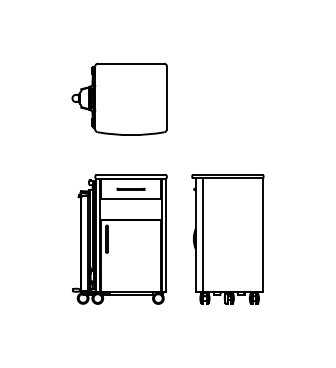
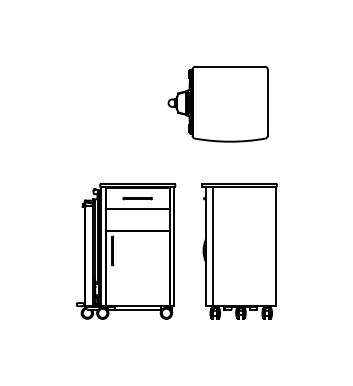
part: (119, 98) -> (217, 103), moved

